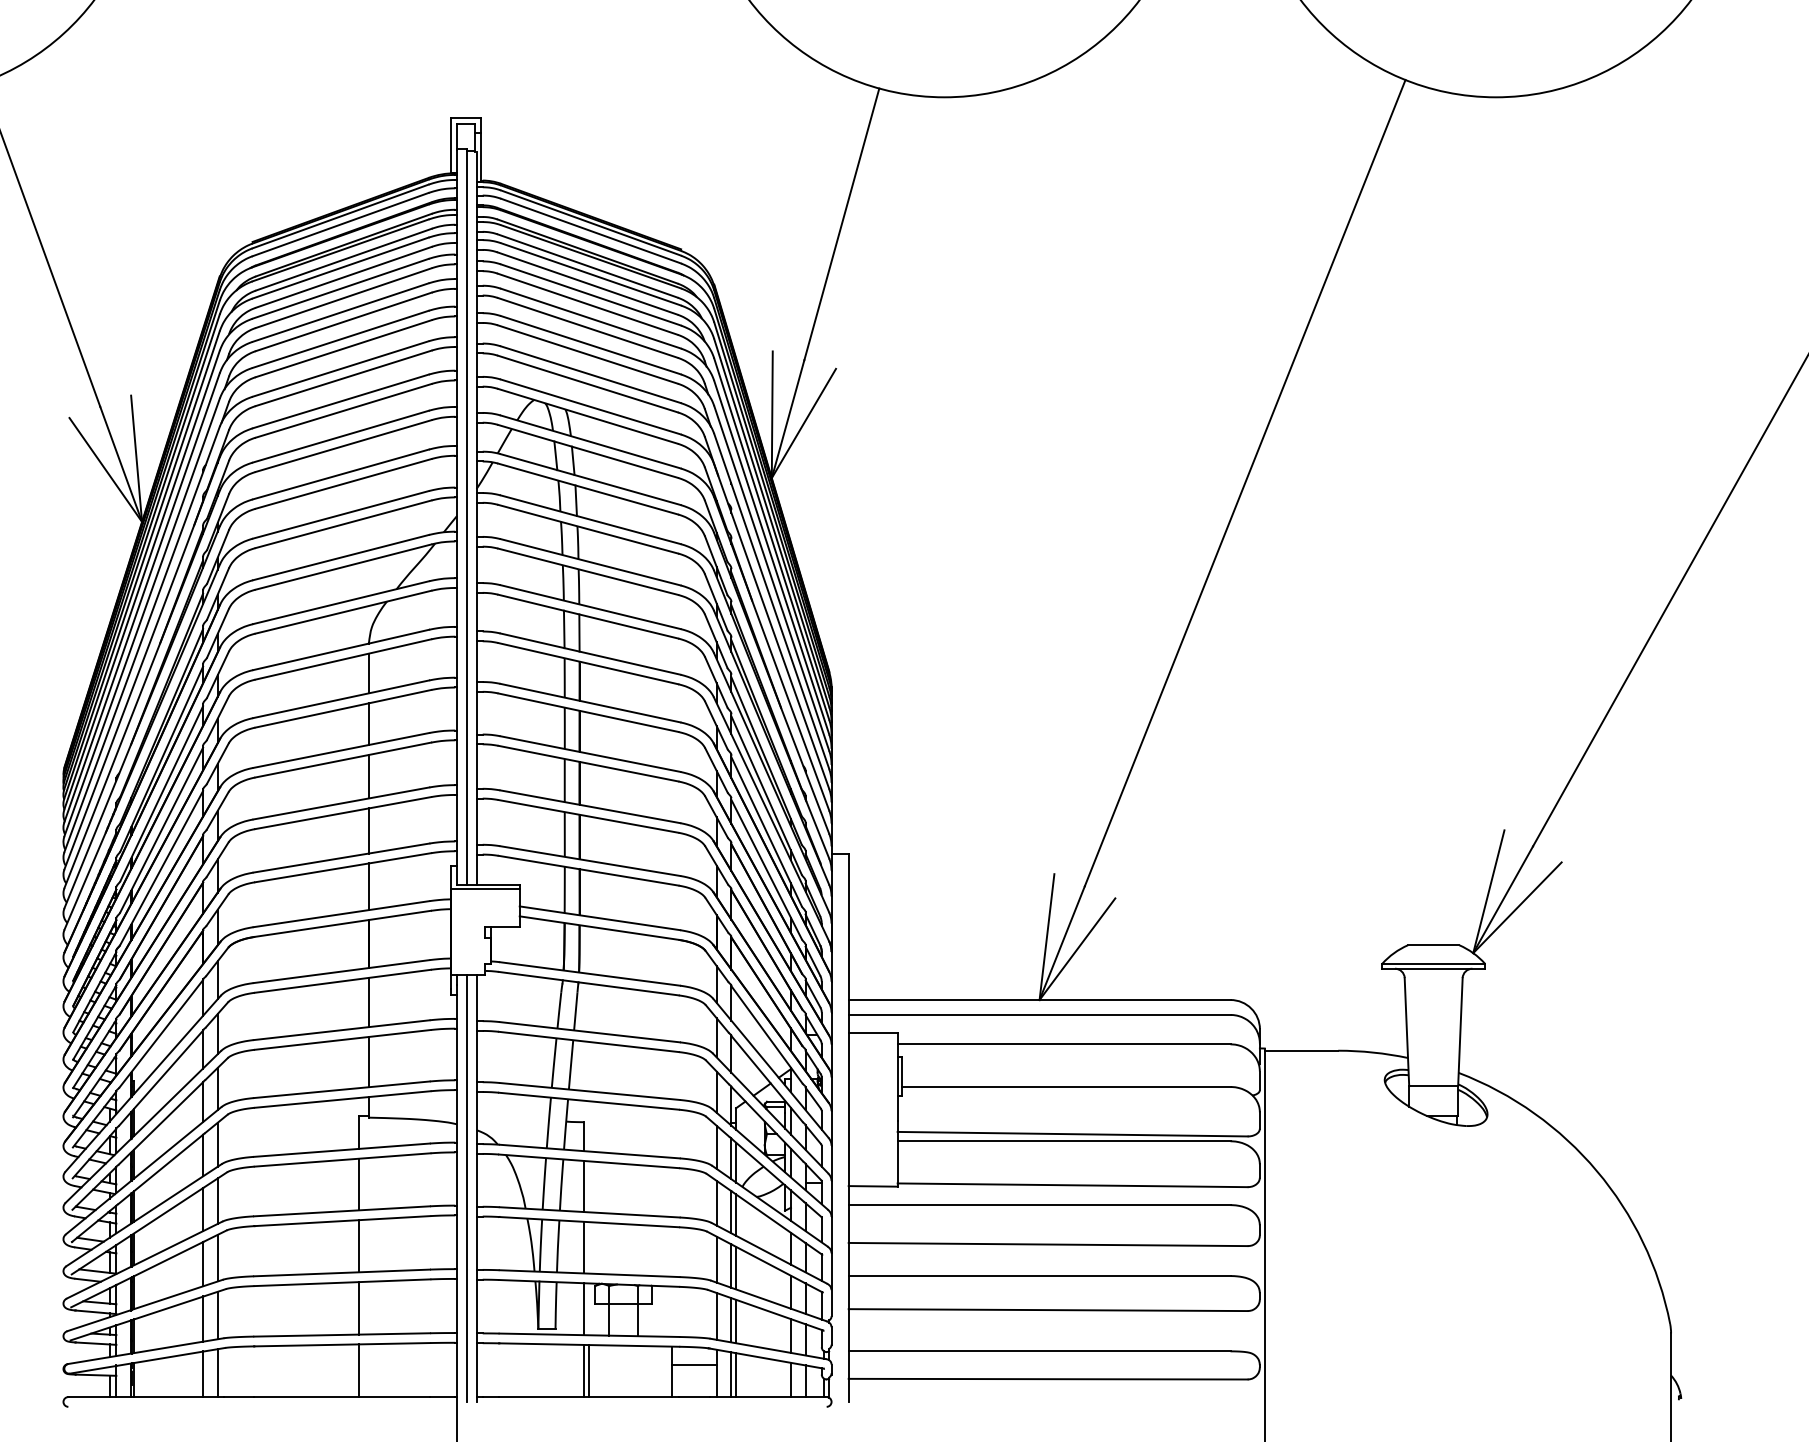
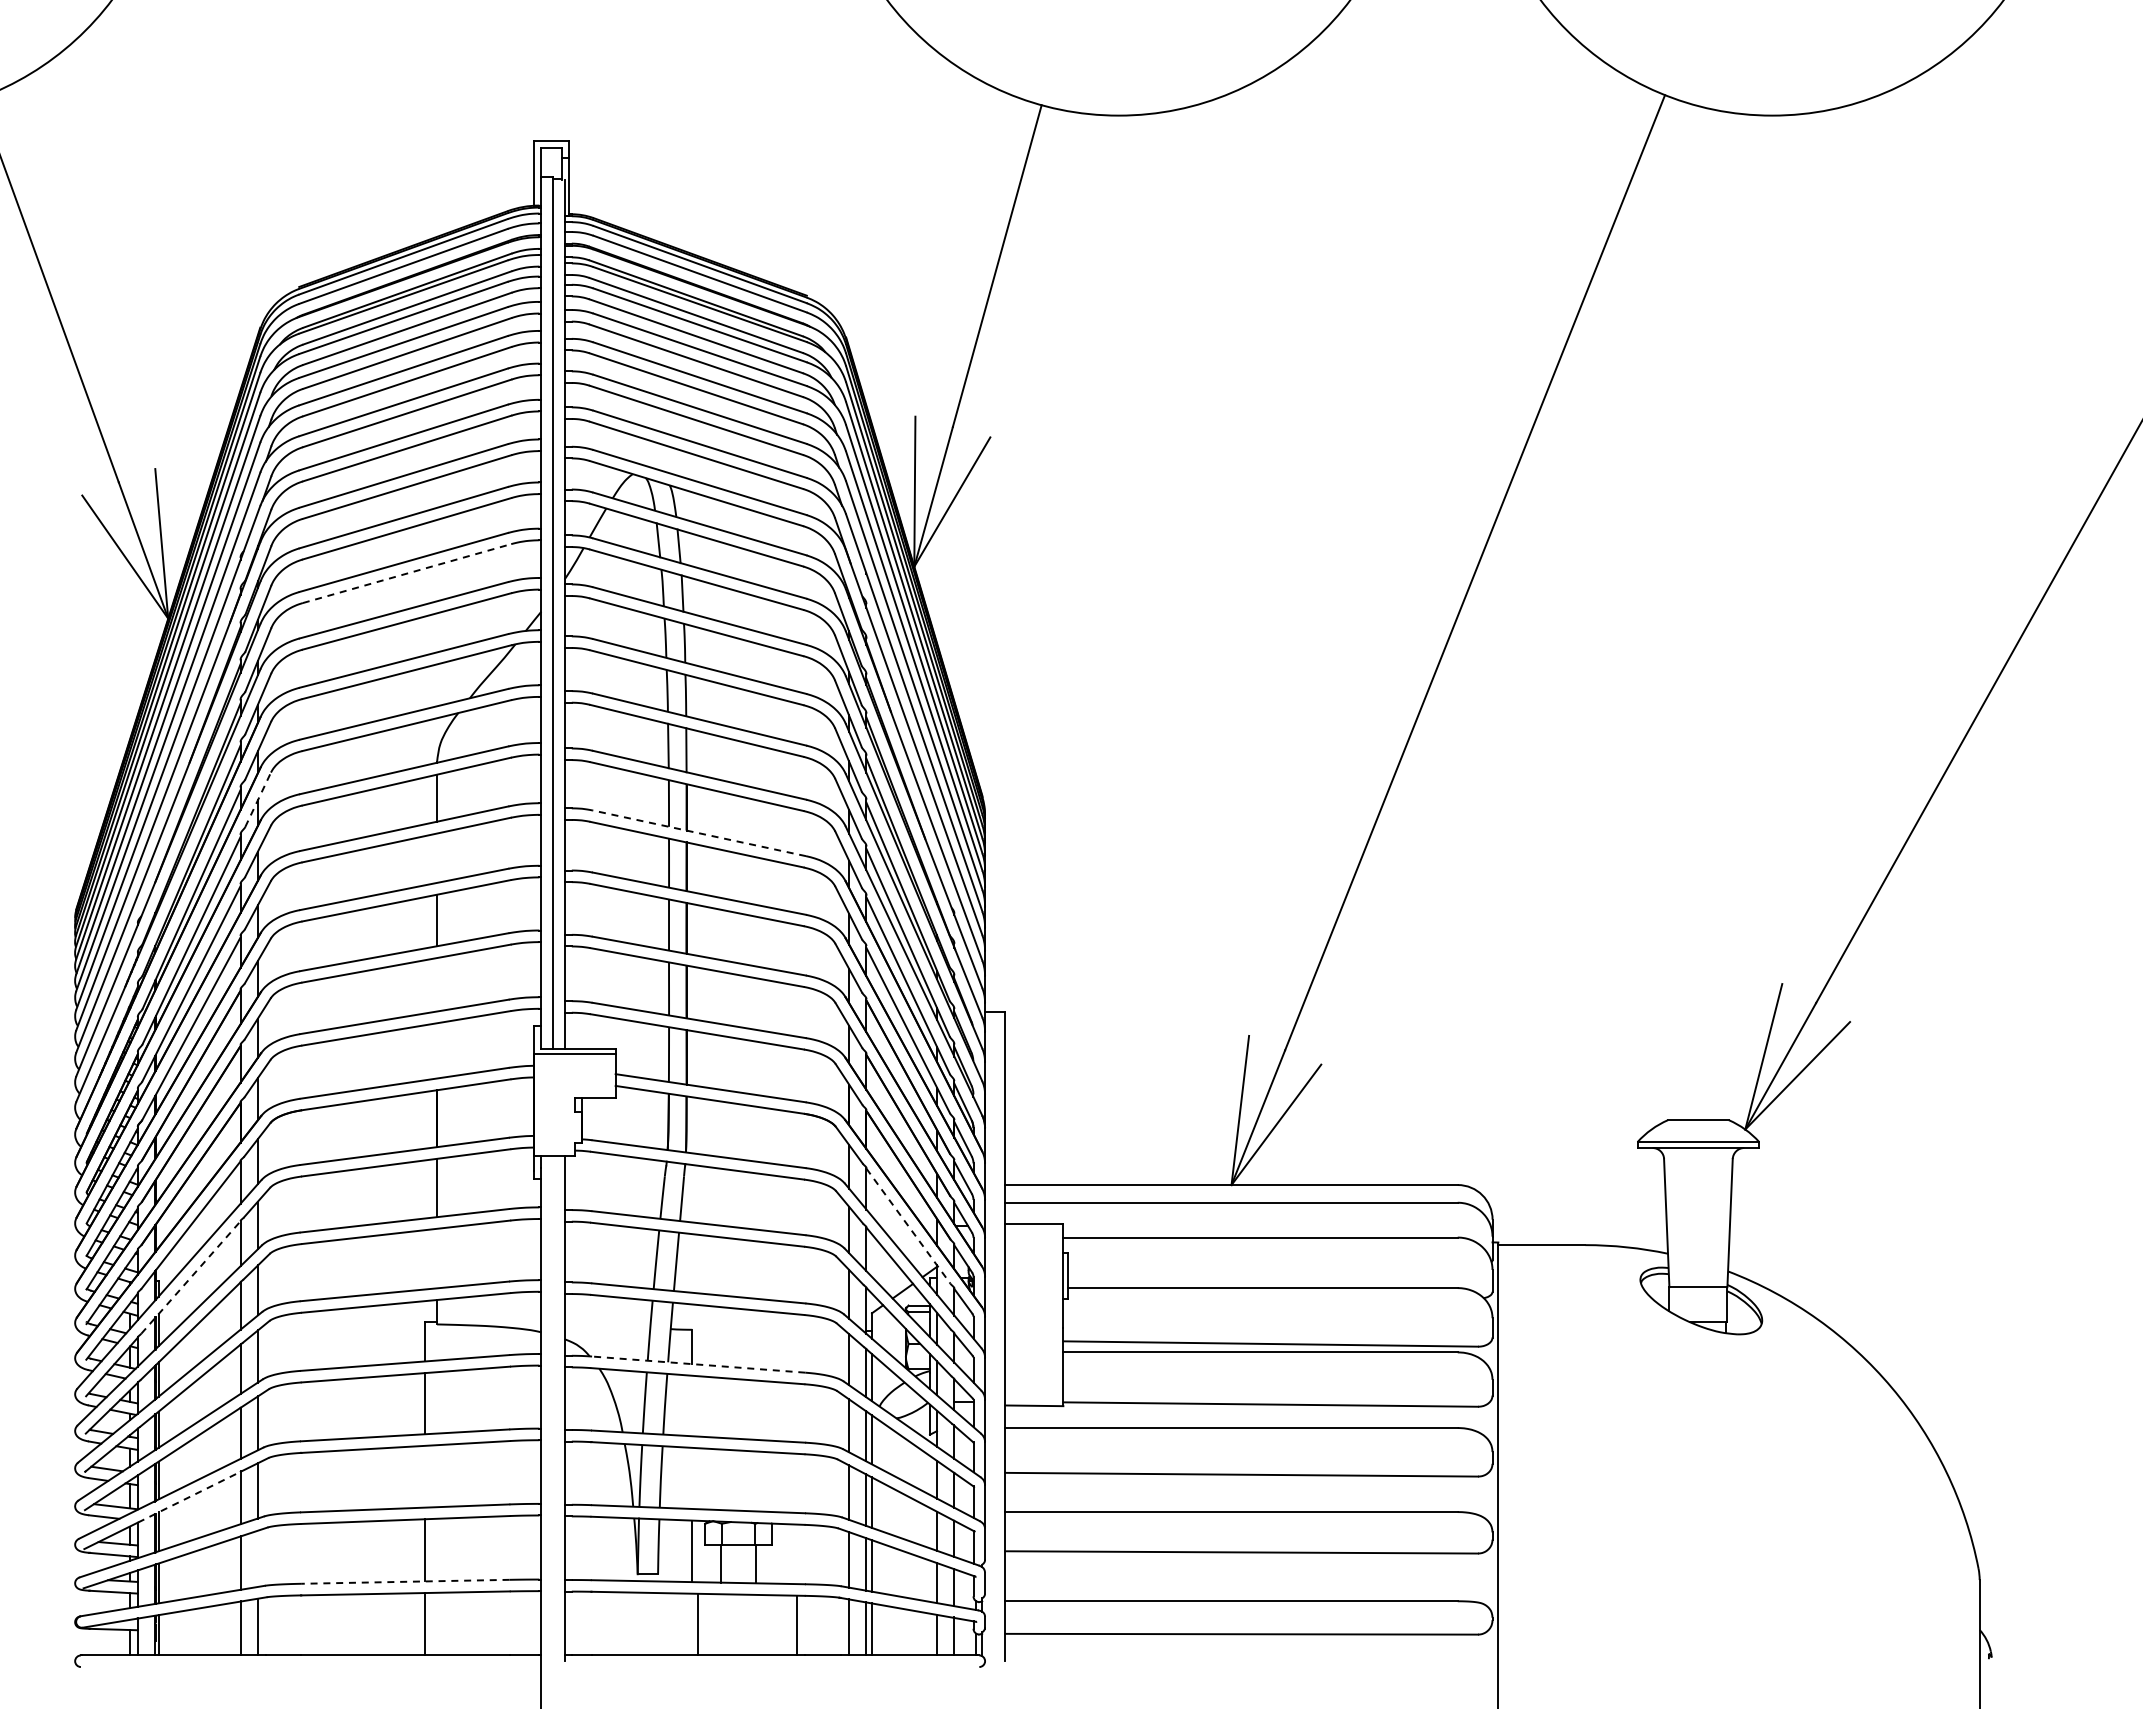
line: (344, 483) -> (407, 573), solid -> dashed
line: (218, 674) -> (258, 799), solid -> dashed
line: (589, 703) -> (698, 833), solid -> dashed
line: (369, 723) -> (437, 857), removed
line: (369, 830) -> (437, 984), removed
line: (369, 886) -> (437, 1050), removed
line: (766, 1035) -> (908, 1226), solid -> dashed
line: (369, 1062) -> (437, 1258), removed
line: (160, 1078) -> (190, 1277), solid -> dashed
line: (589, 1151) -> (698, 1364), solid -> dashed
line: (584, 1186) -> (692, 1405), removed
line: (467, 1188) -> (553, 1408), removed
line: (359, 1246) -> (425, 1476), removed
line: (584, 1246) -> (692, 1477), removed
line: (160, 1262) -> (189, 1496), solid -> dashed
line: (217, 1315) -> (257, 1558), removed
line: (341, 1334) -> (404, 1581), solid -> dashed
line: (694, 1365) -> (822, 1617), removed
line: (584, 1370) -> (692, 1624), removed

